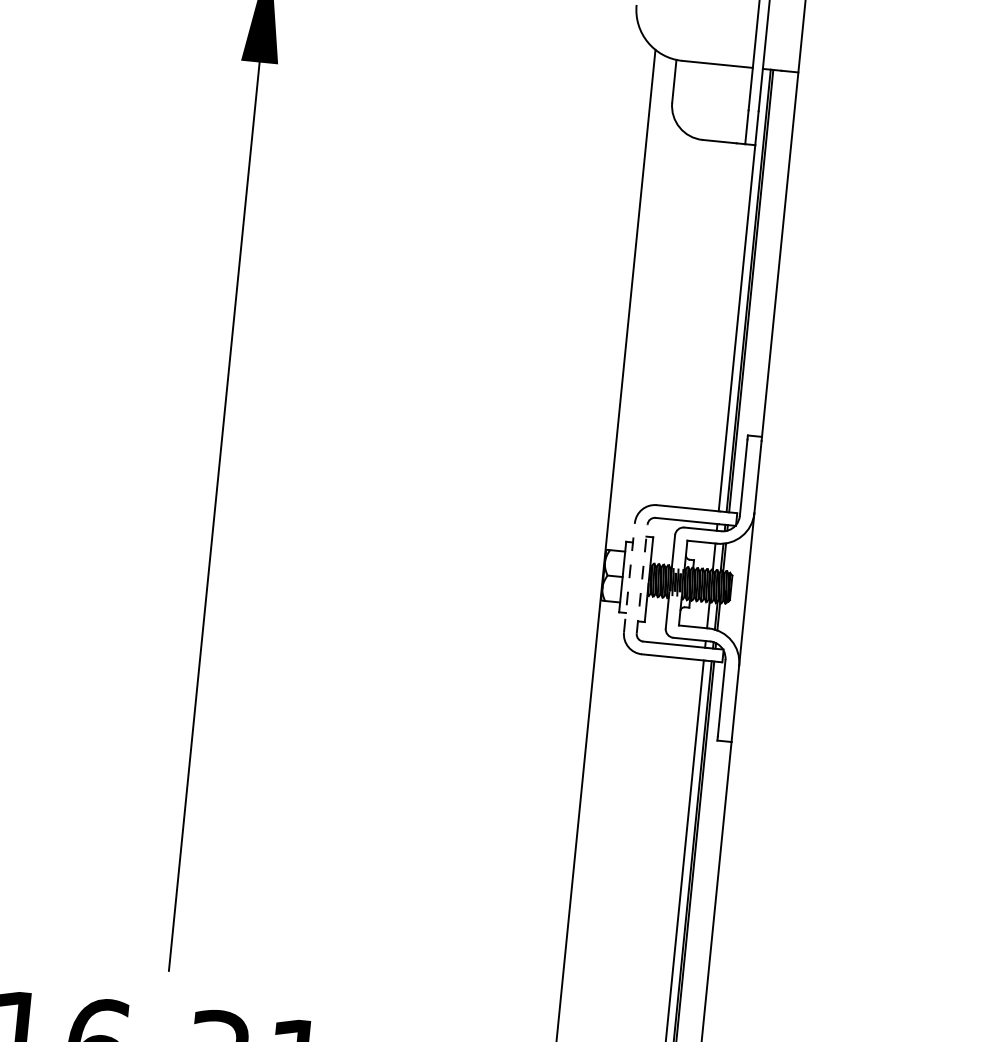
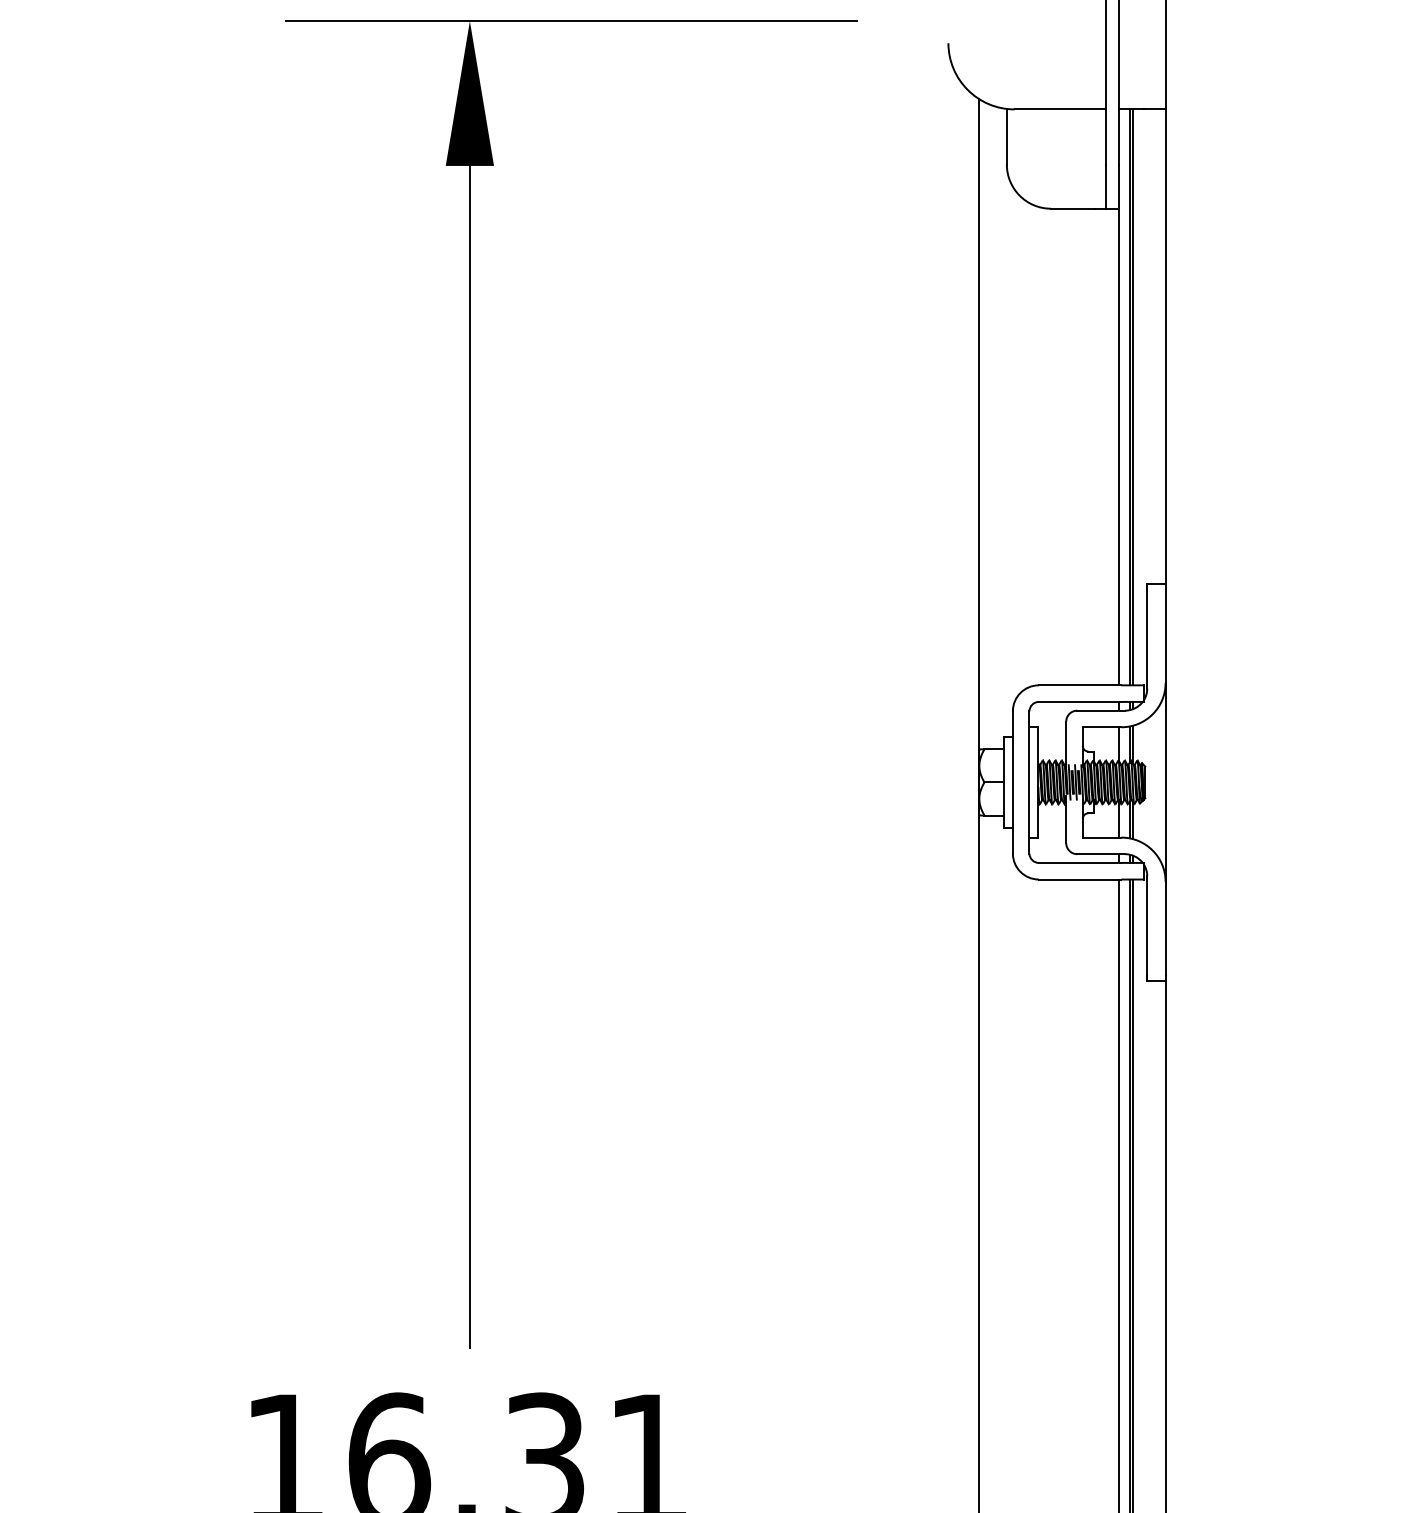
line: (629, 576) -> (1012, 781), dashed -> solid
line: (642, 578) -> (1029, 781), dashed -> solid

